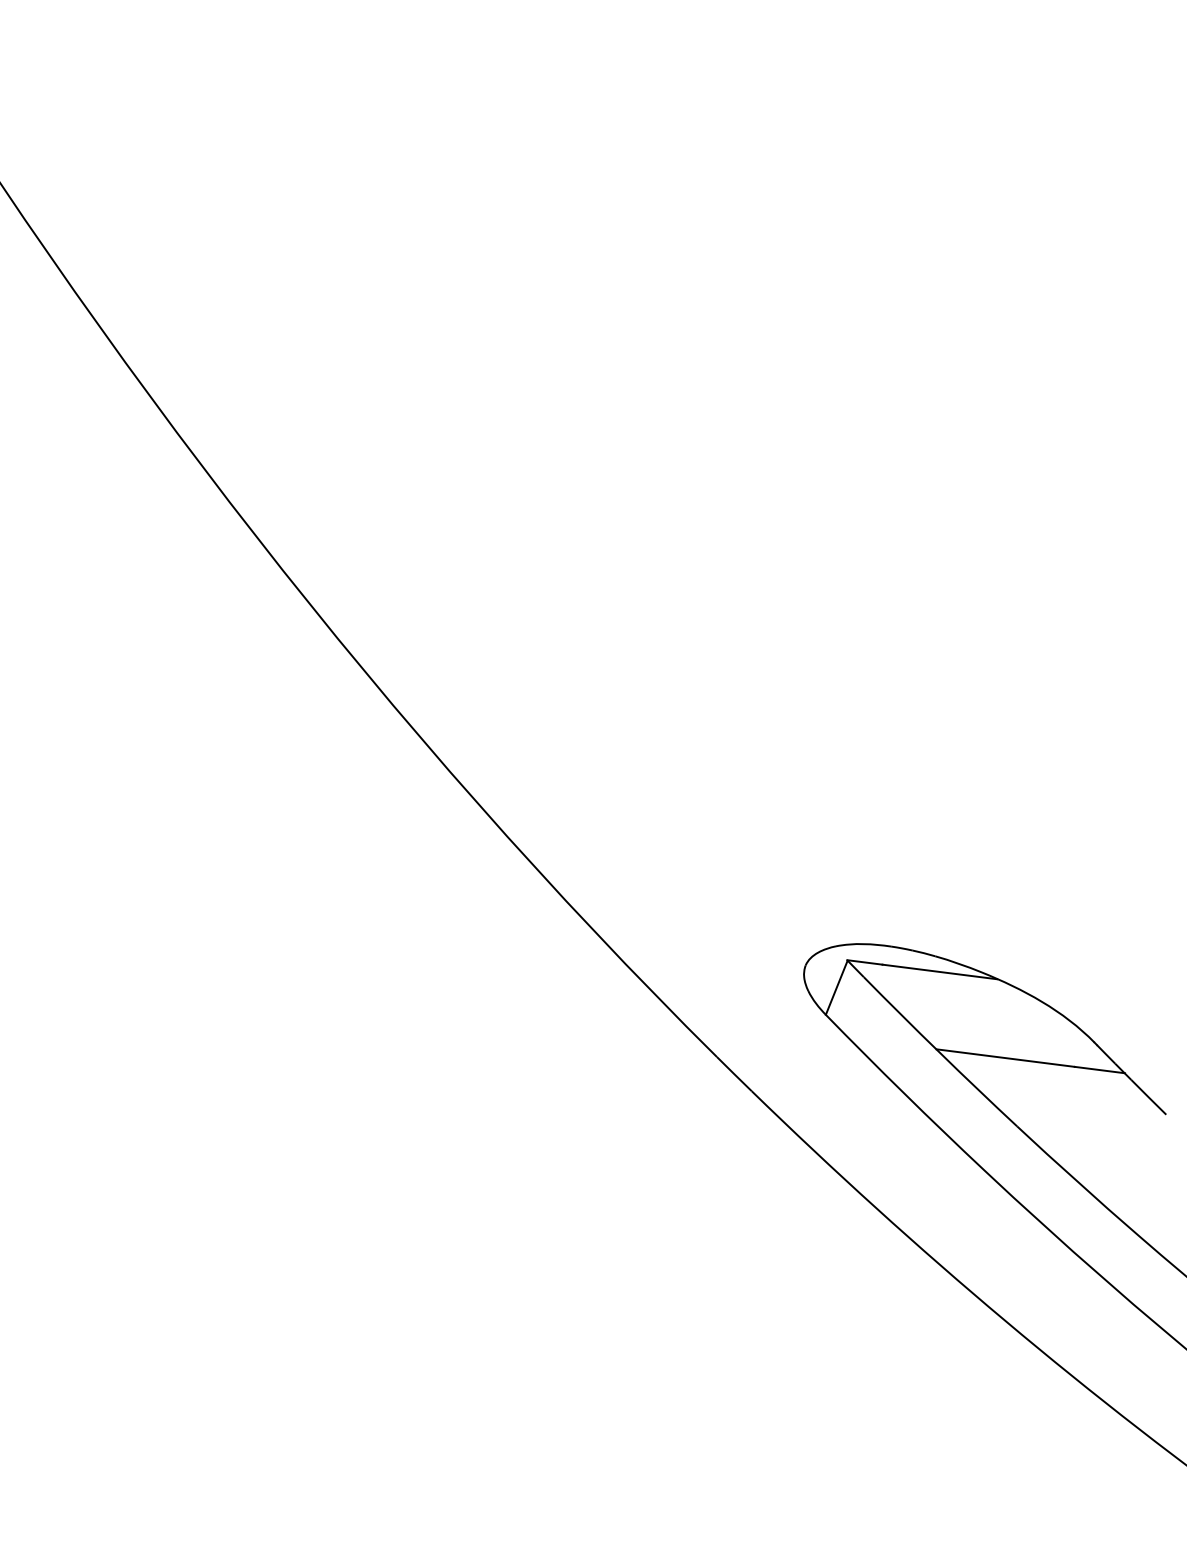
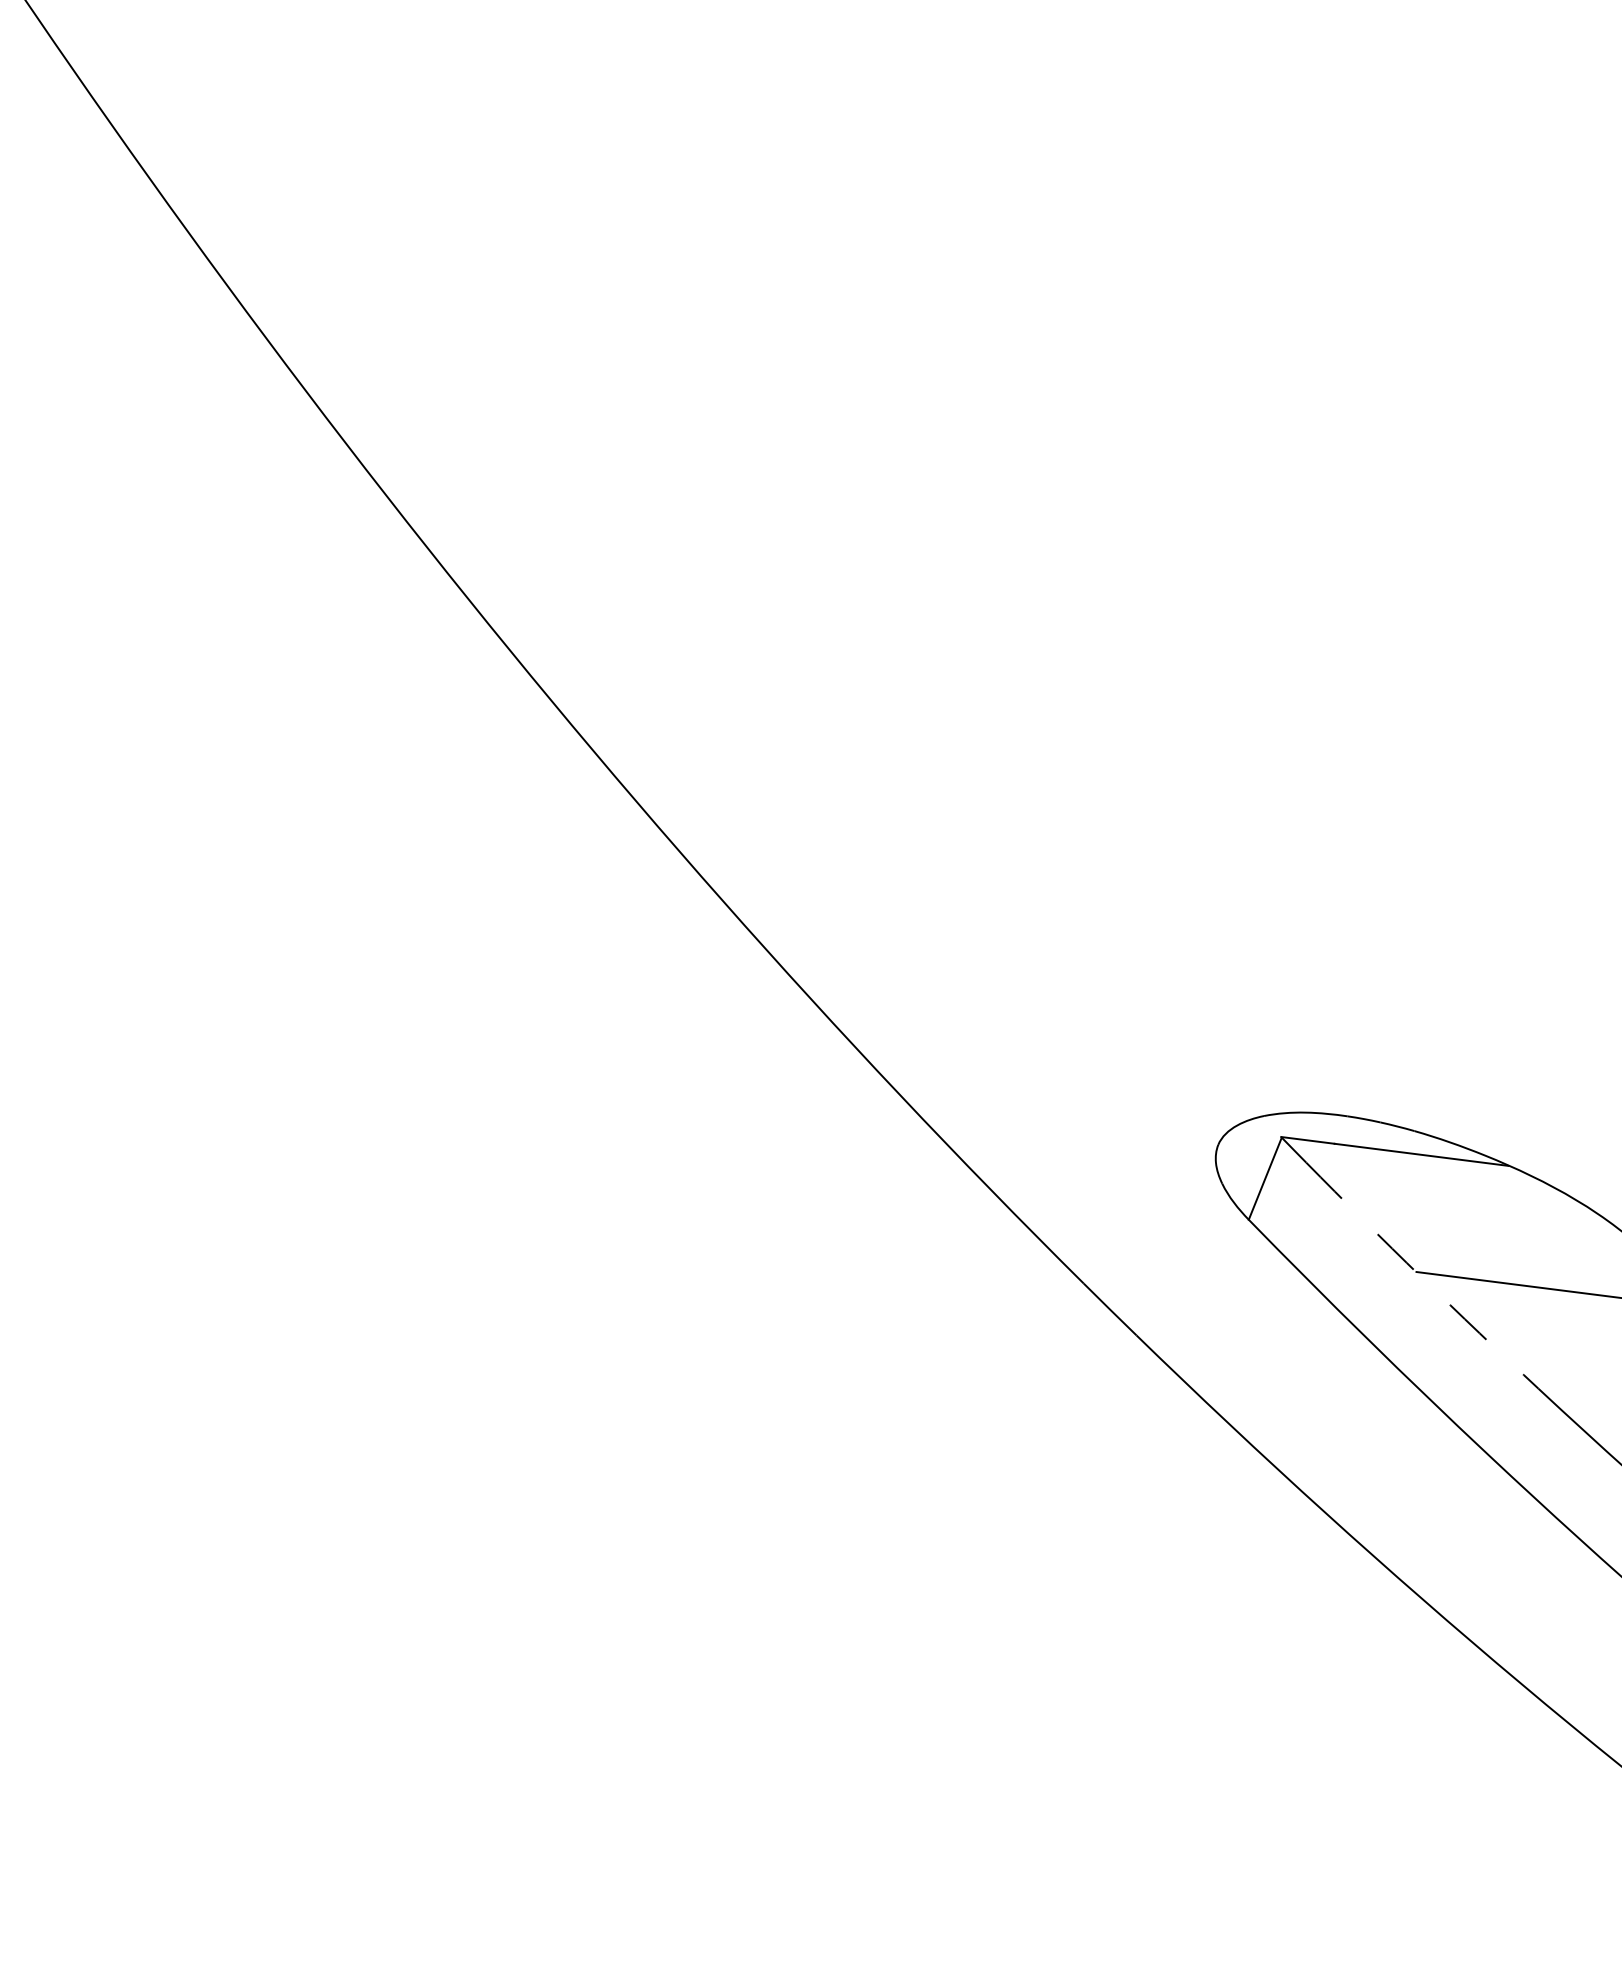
arc: (939, 1052) -> (1420, 1276), solid -> dashed

